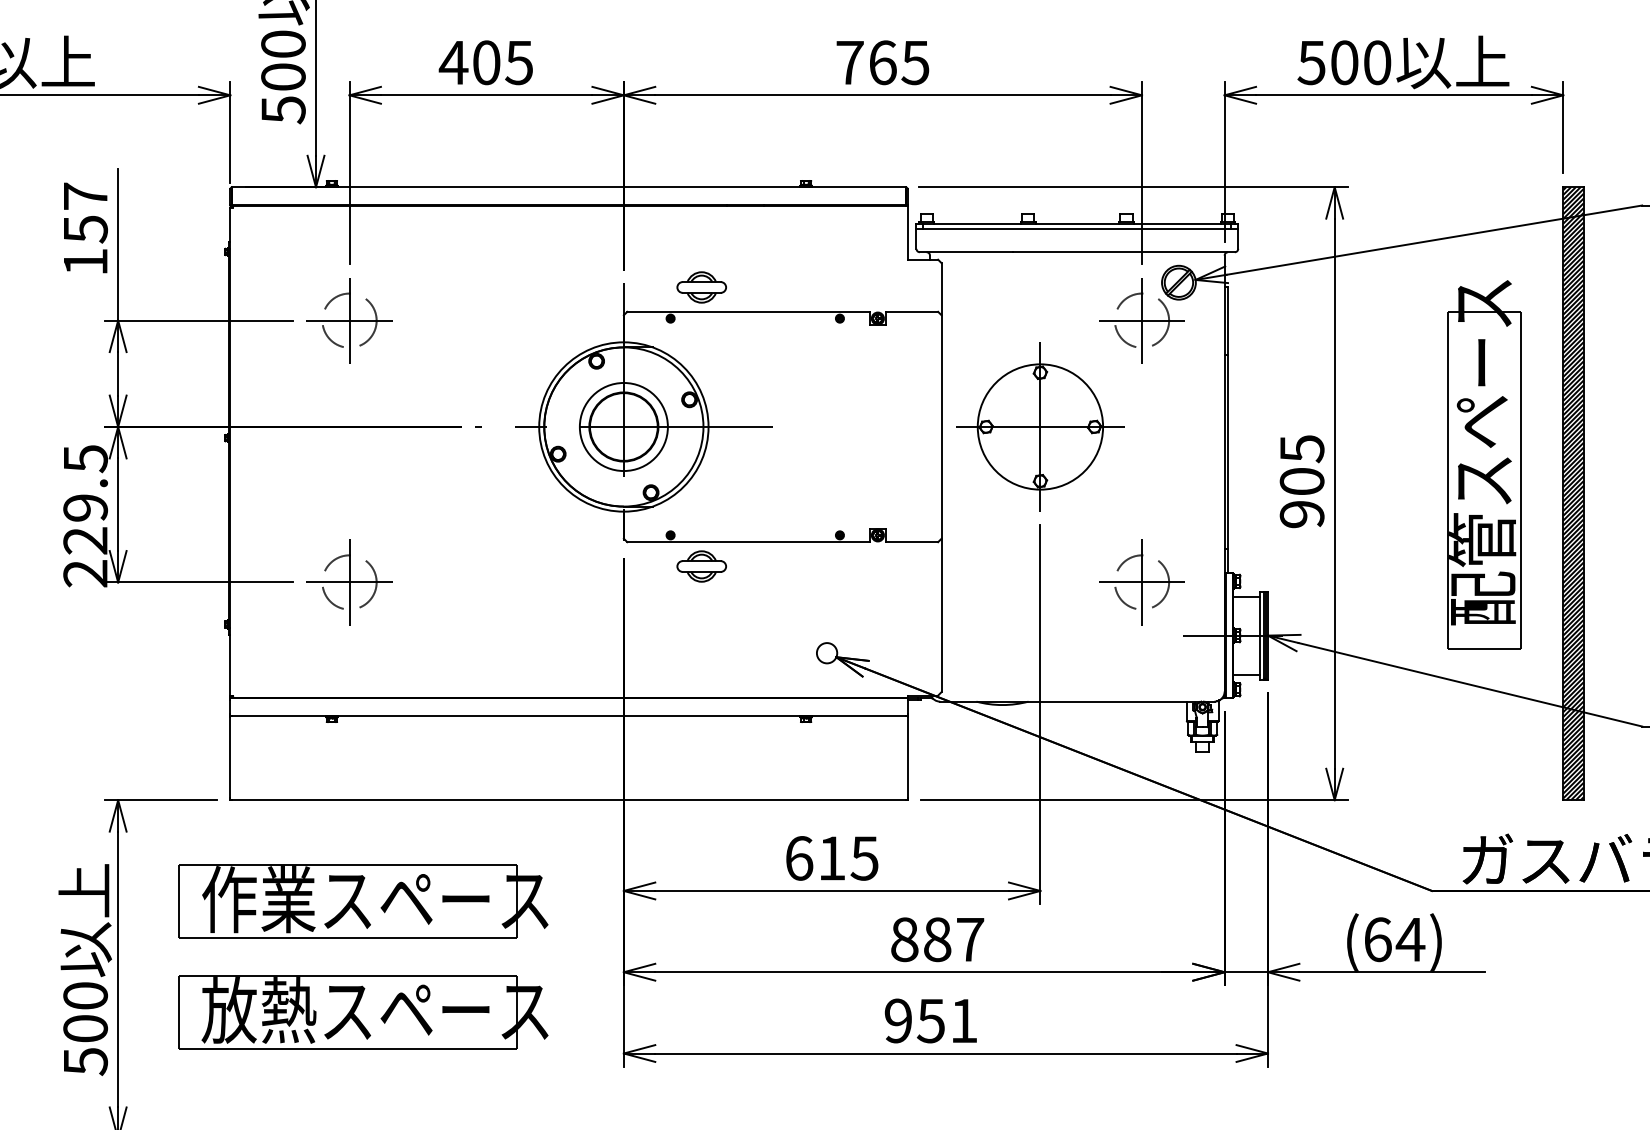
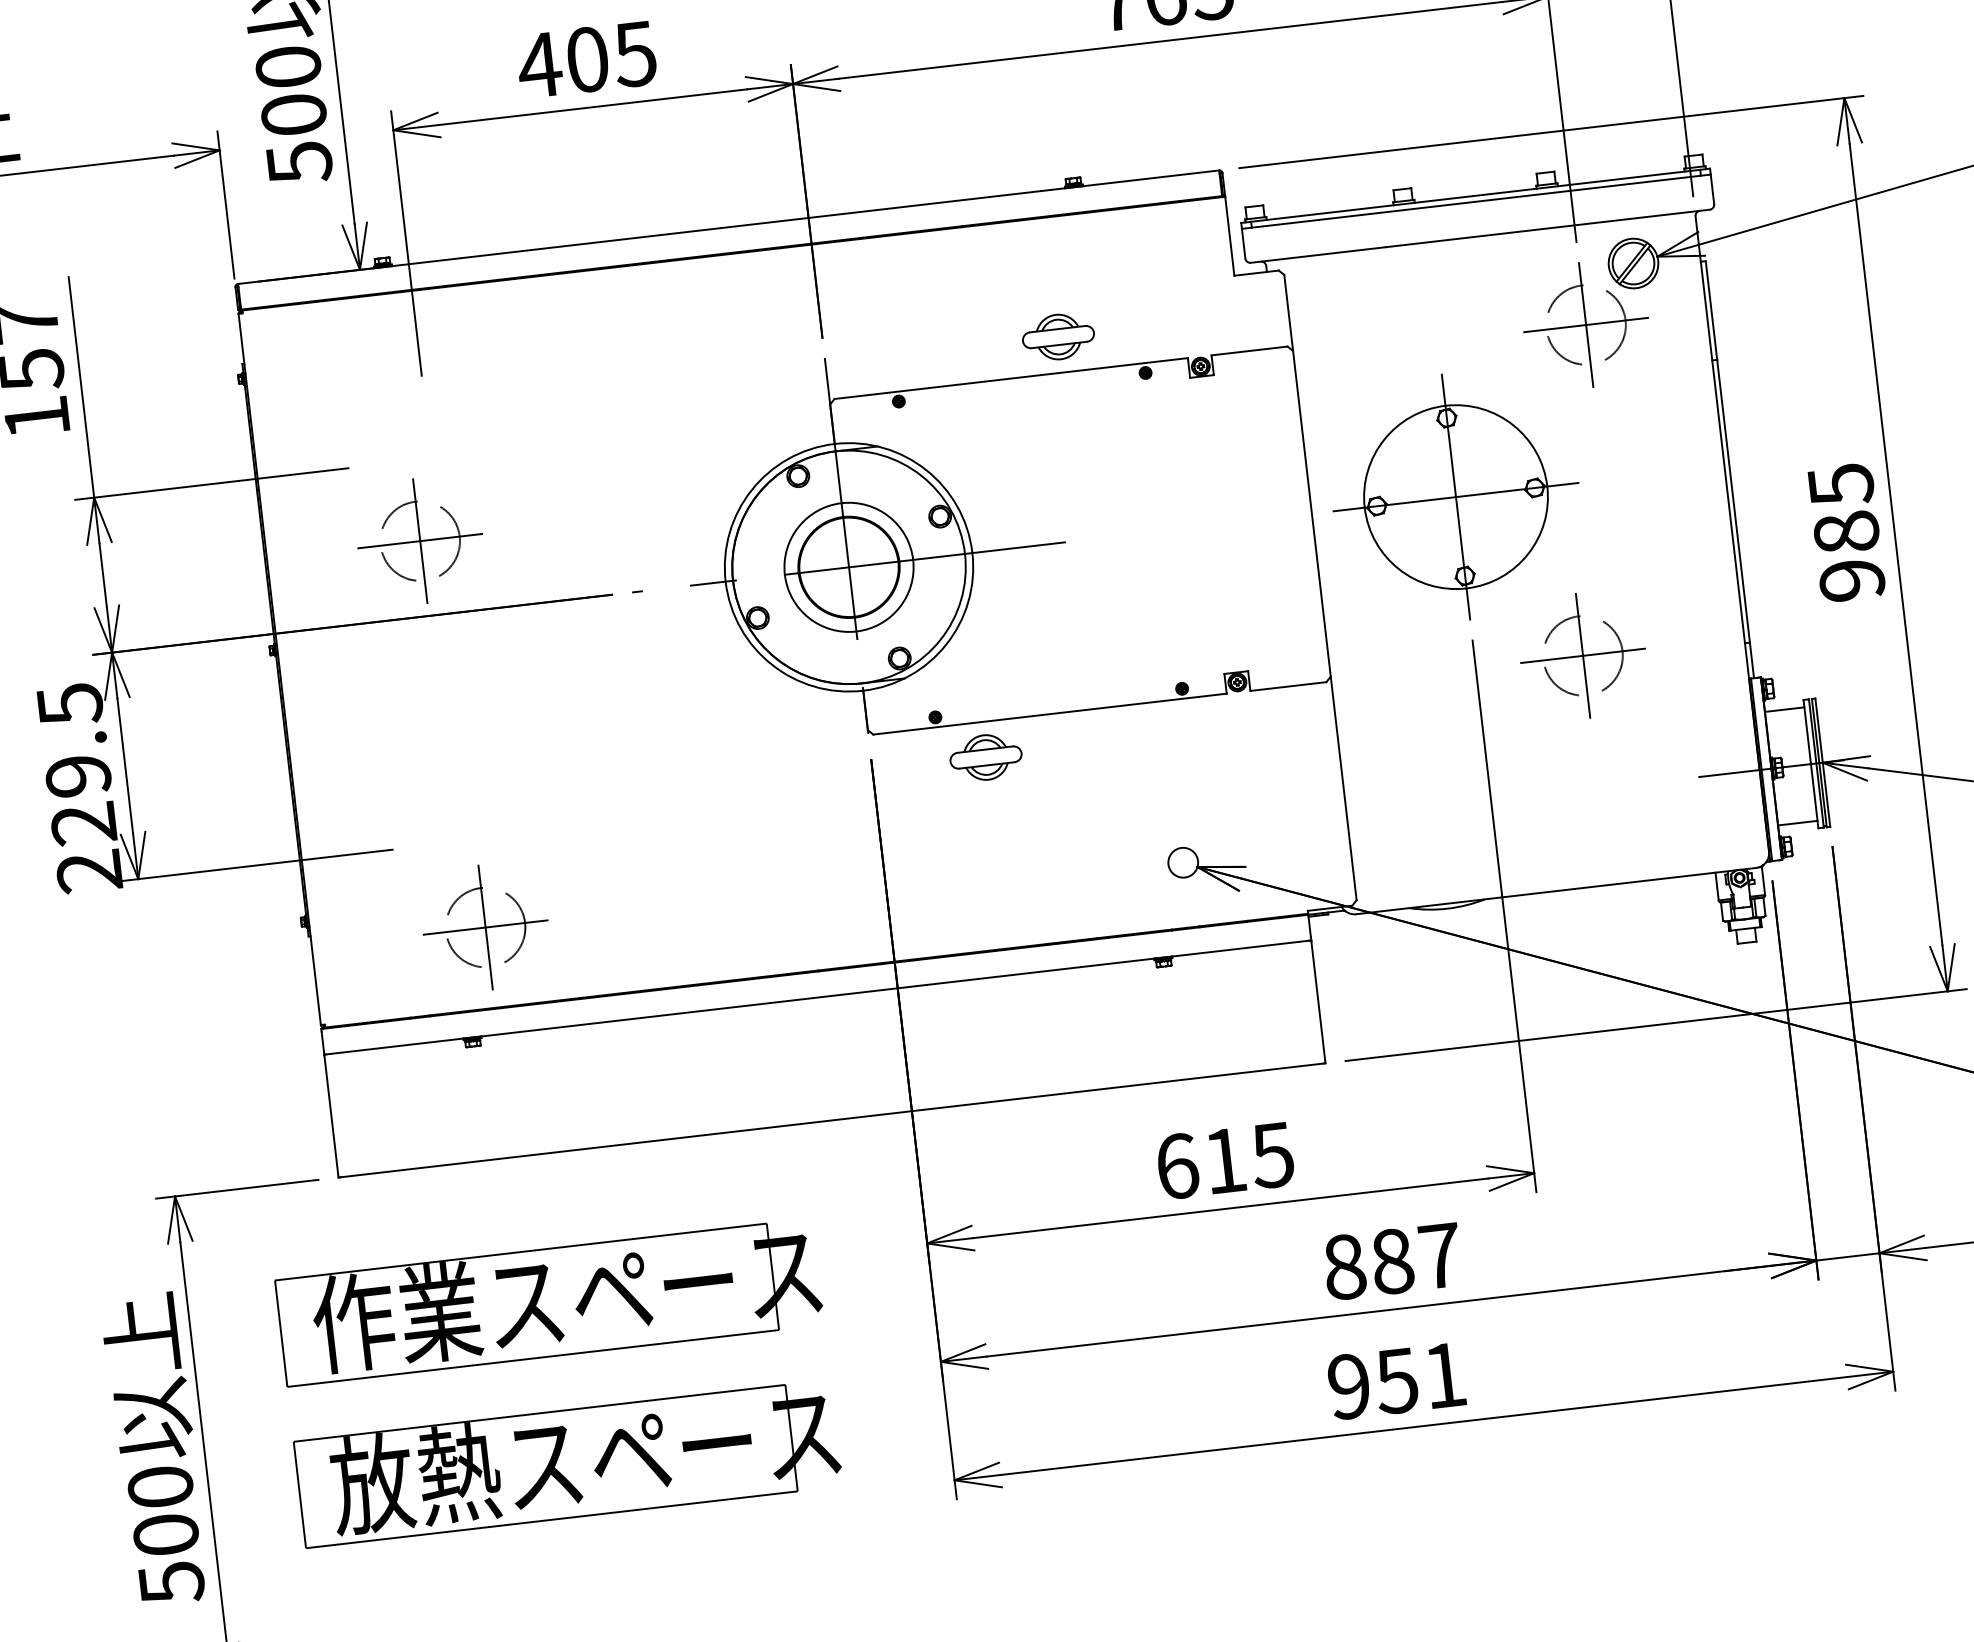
part: (701, 287) -> (1058, 337), moved
part: (349, 320) -> (420, 540), moved
text: (1301, 481) -> (1845, 532), 905 -> 985
part: (349, 582) -> (485, 927), moved
part: (1141, 582) -> (1582, 656), moved

